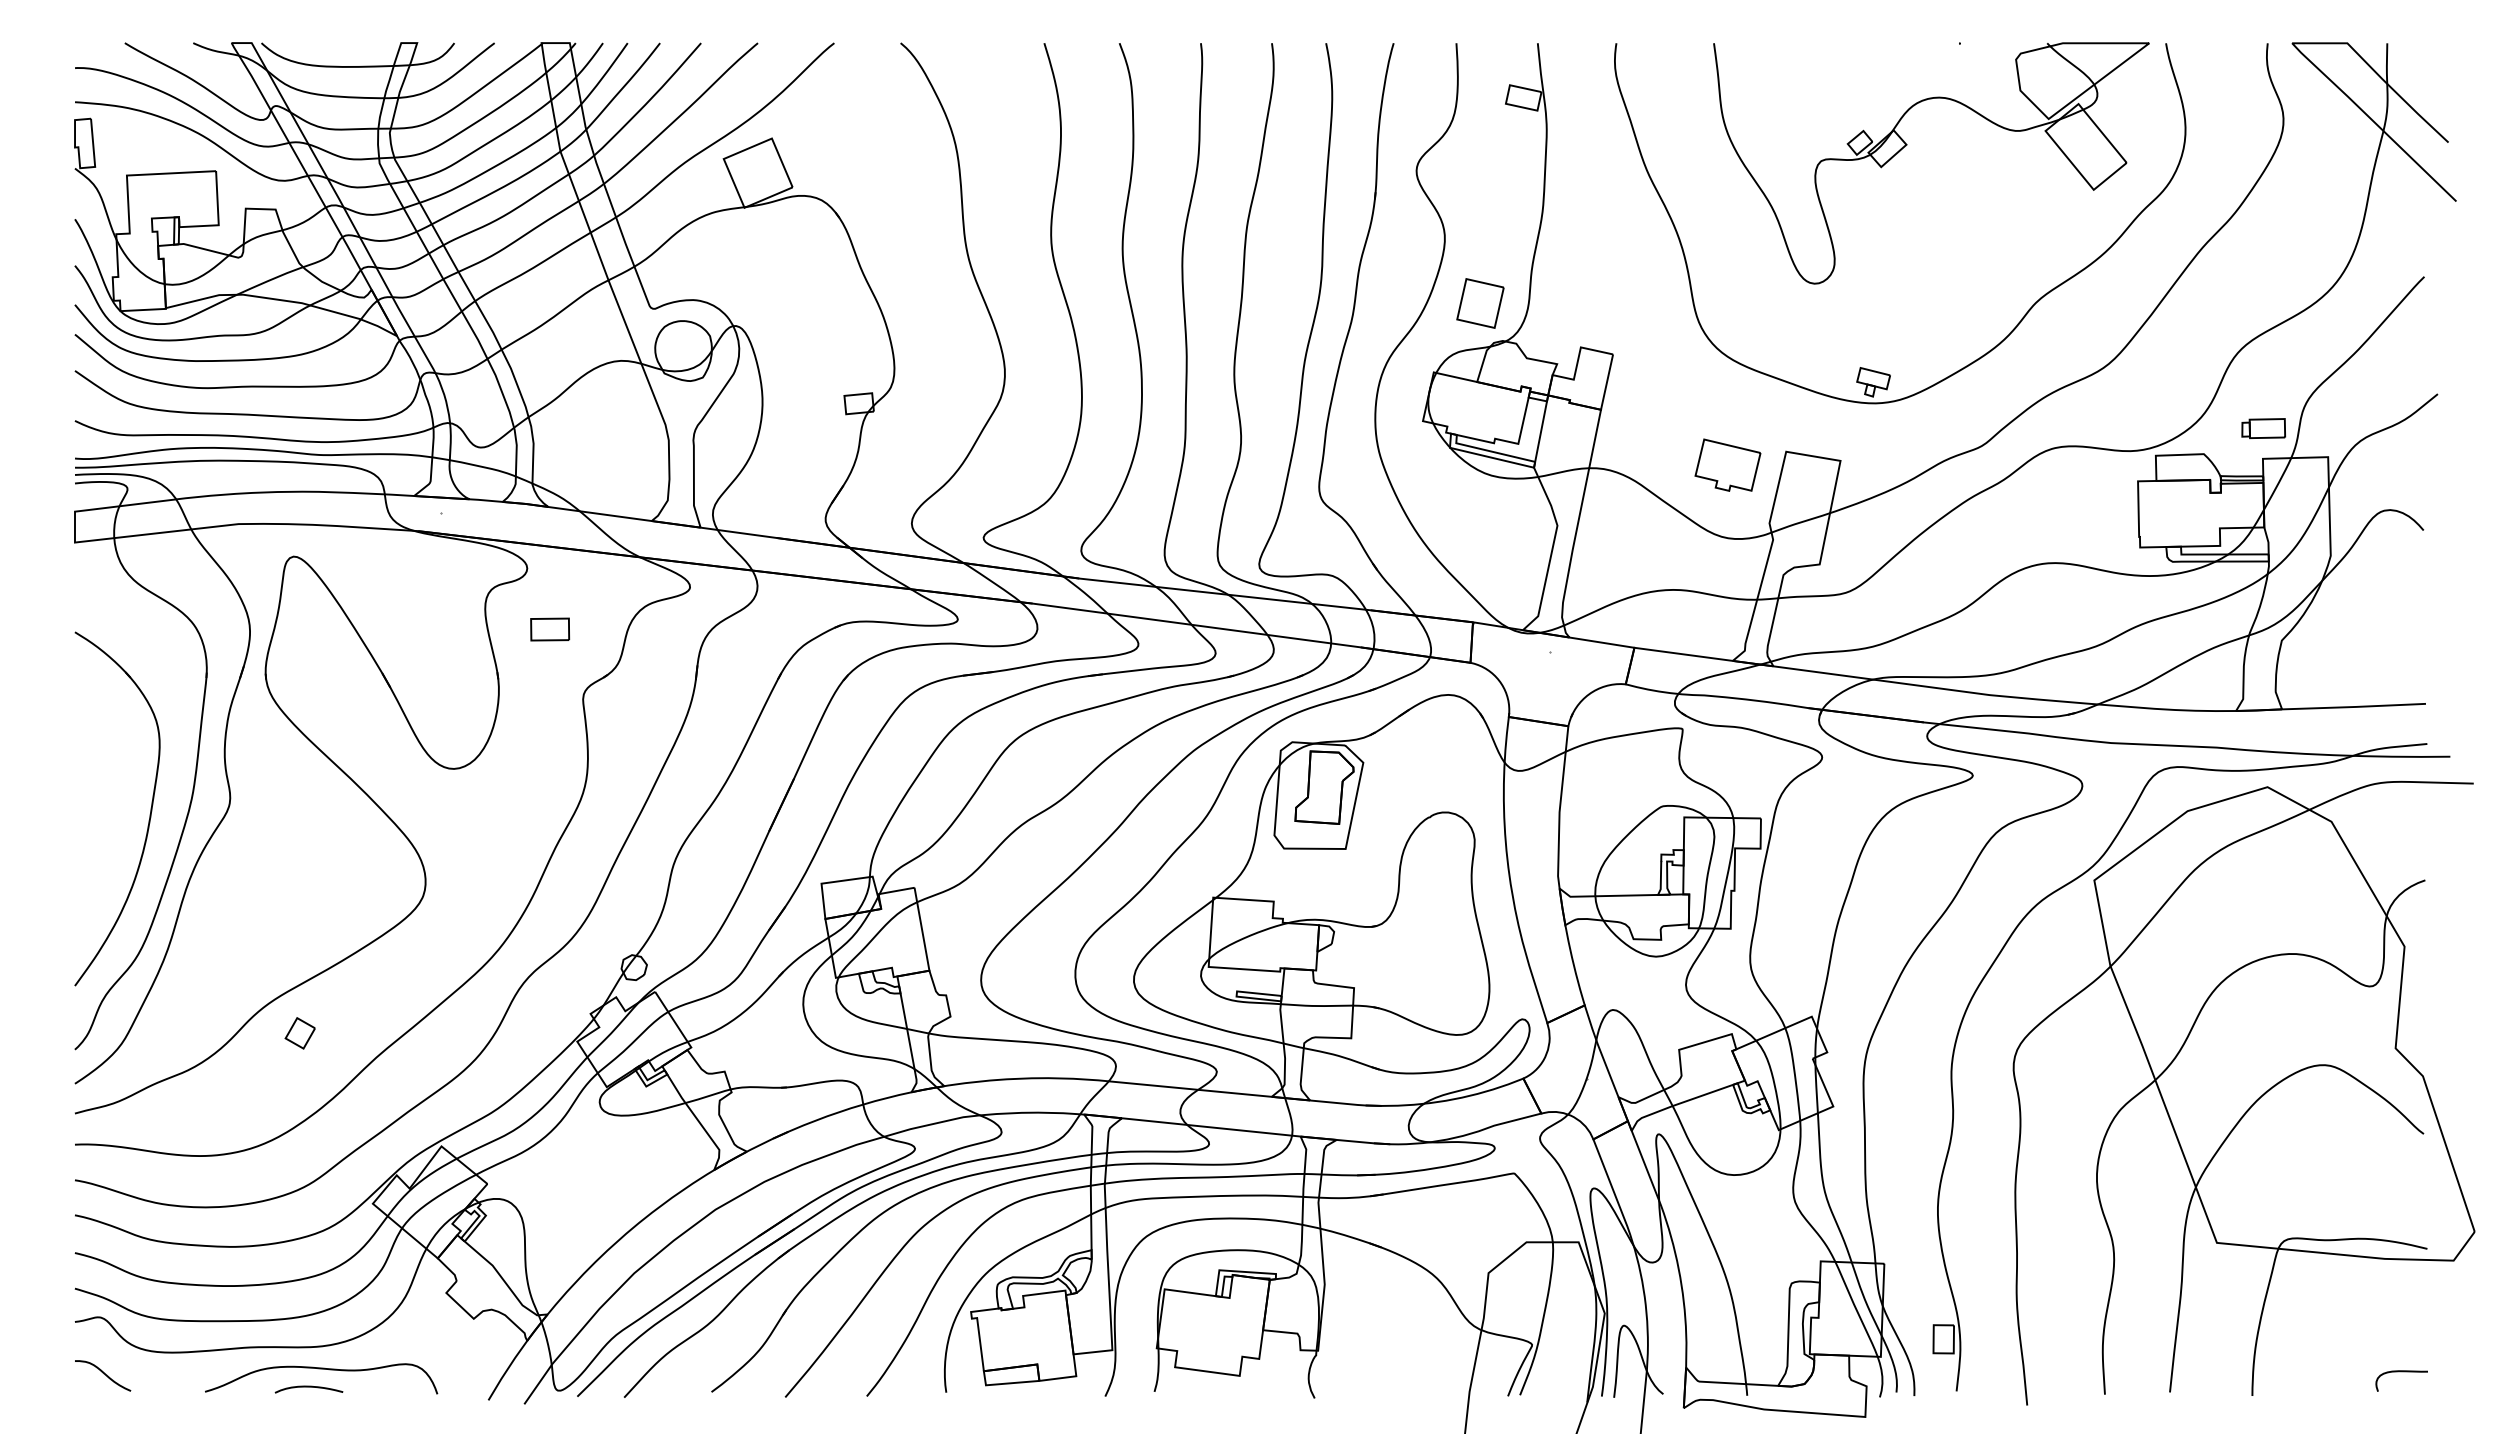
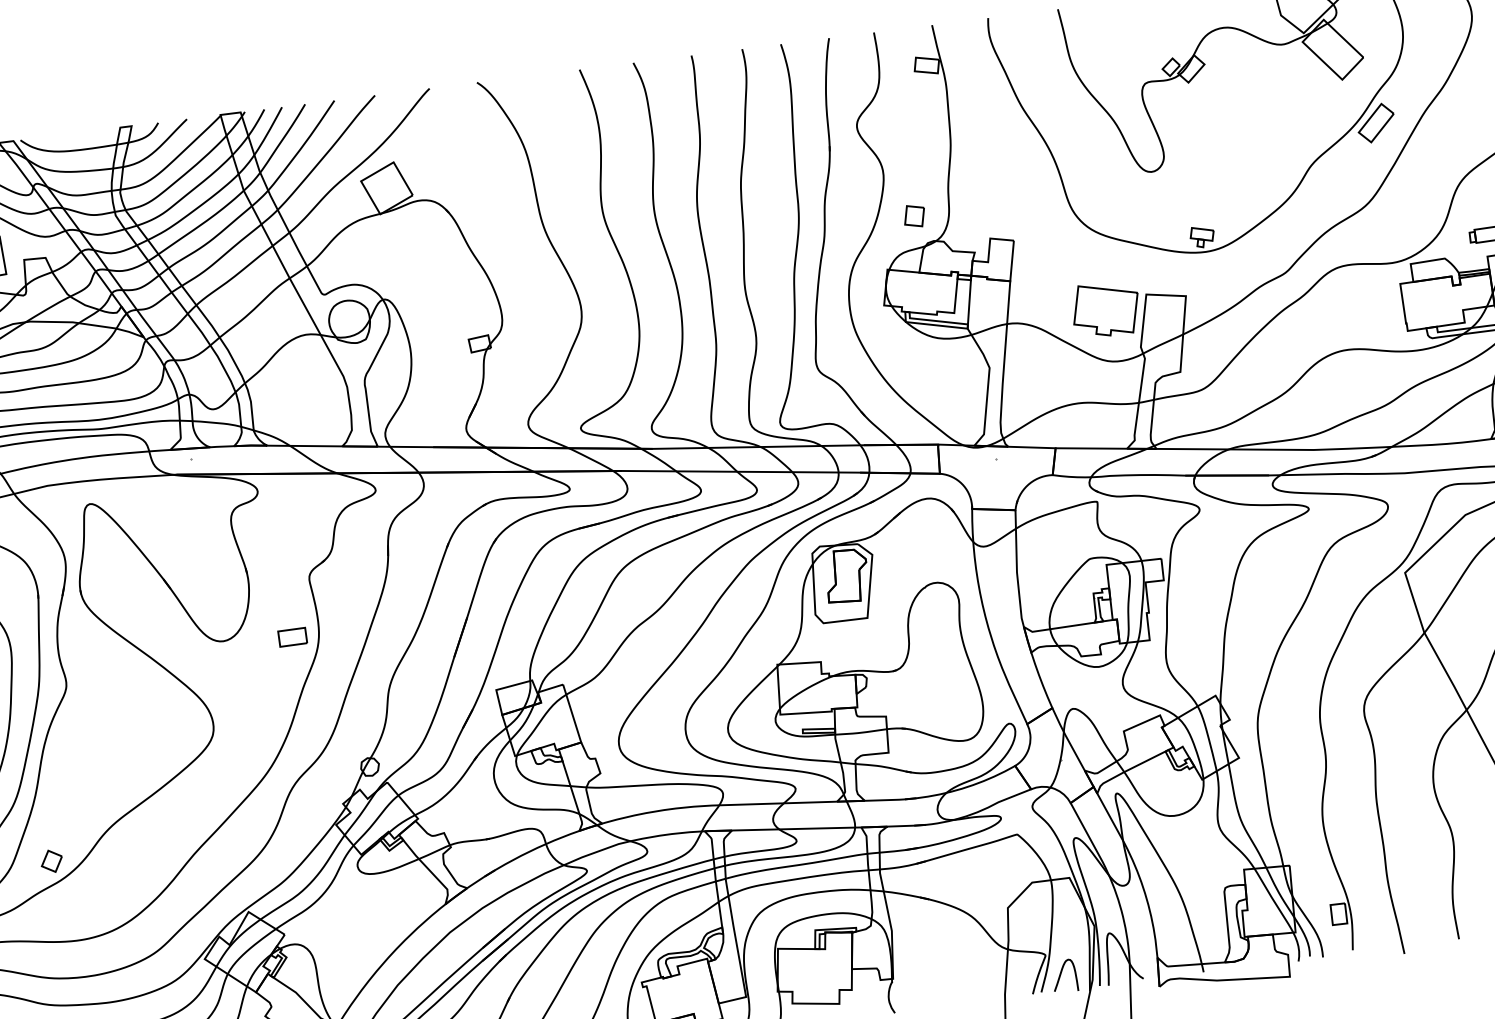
part: (2132, 255) -> (1375, 123), added
part: (1480, 303) -> (914, 216), size x0.62
part: (1727, 464) -> (1105, 308), size x1.43
part: (550, 629) -> (292, 637), moved
part: (299, 1033) -> (51, 861), moved
curve: (1550, 1374) -> (1061, 974), added

